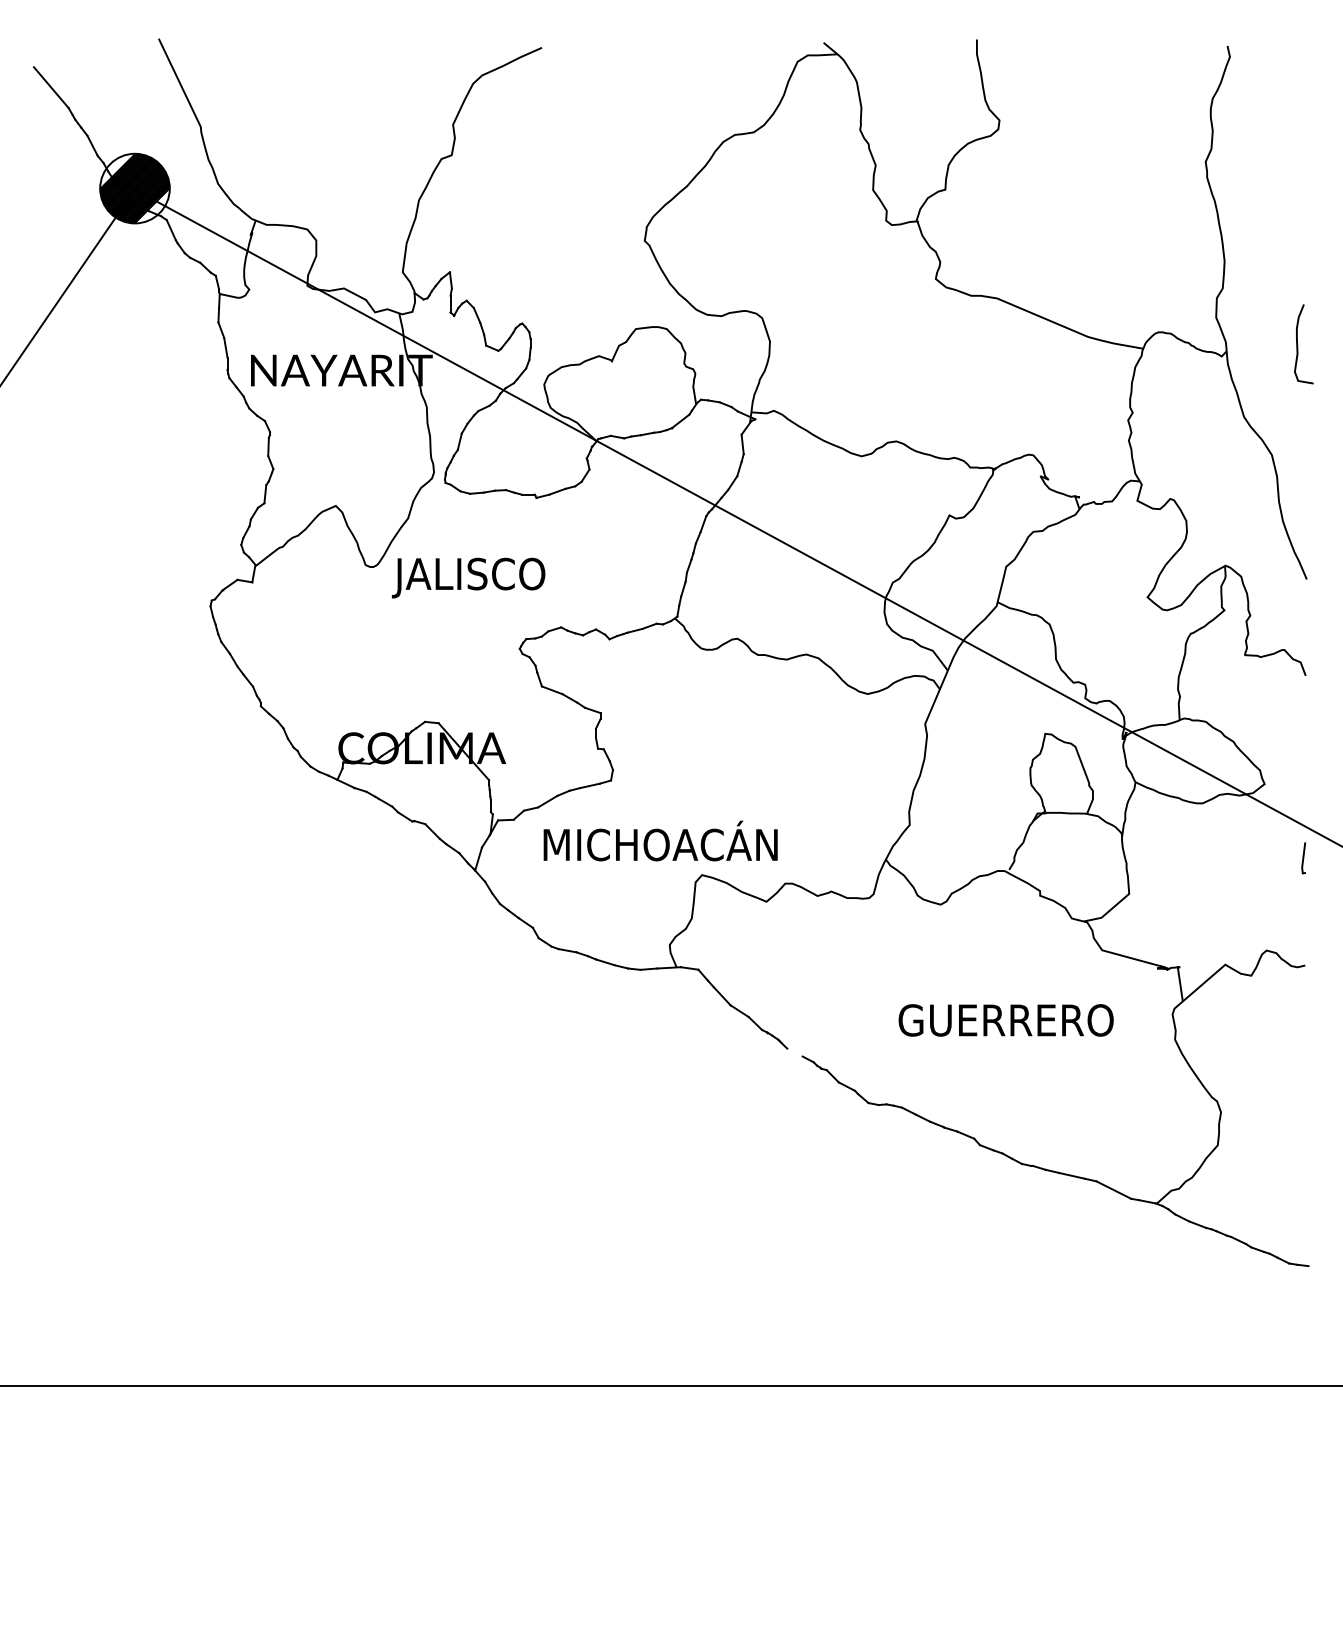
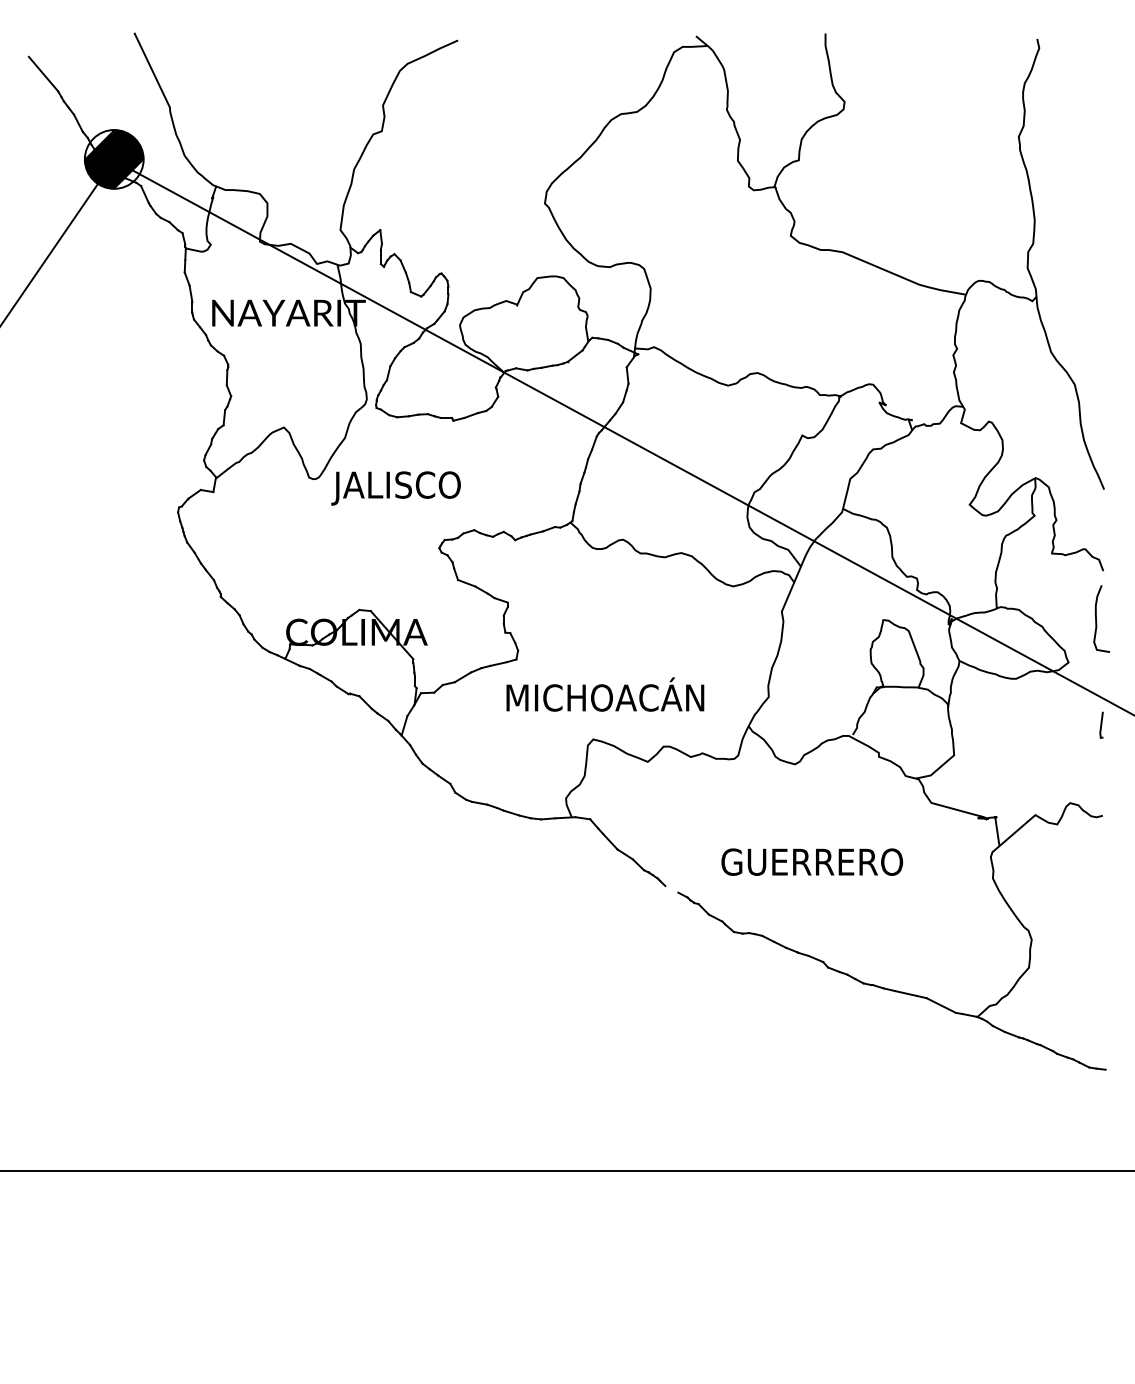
curve: (1297, 343) -> (1096, 618), moved
text: (660, 840) -> (605, 694), moved
text: (1006, 1019) -> (812, 861), moved

